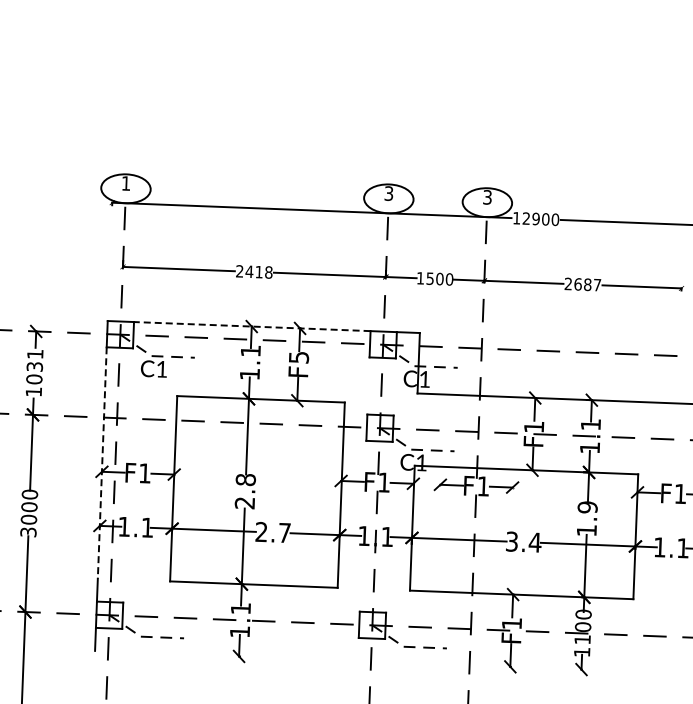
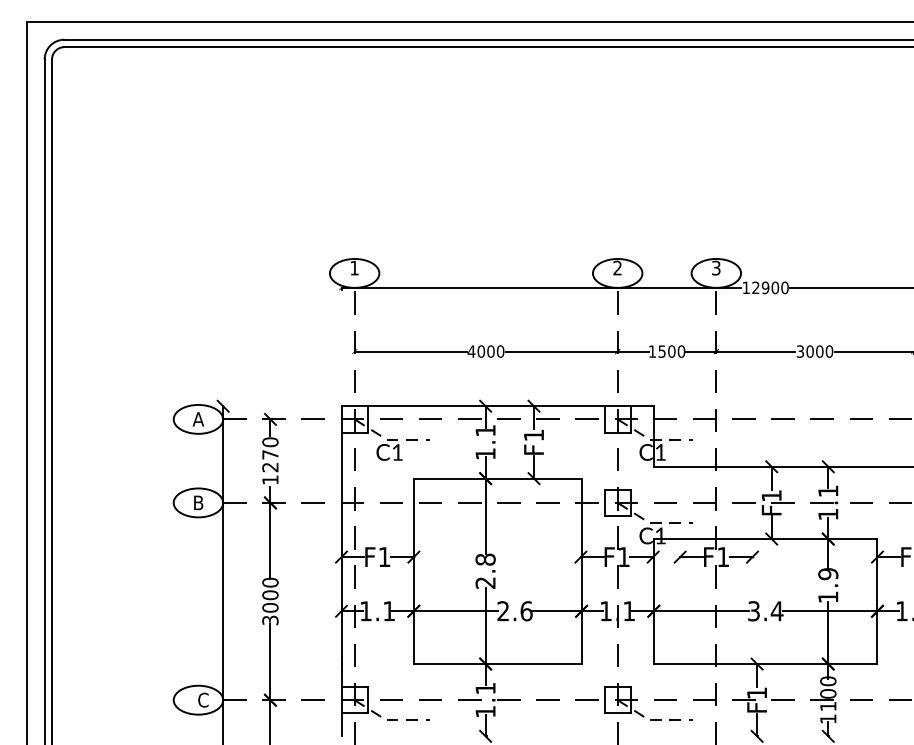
text: (388, 193) -> (617, 268), 3 -> 2
text: (253, 271) -> (485, 351), 2418 -> 4000
text: (582, 284) -> (814, 351), 2687 -> 3000
line: (251, 326) -> (485, 406), dashed -> solid
text: (299, 357) -> (534, 435), F5 -> F1
text: (34, 366) -> (270, 454), 1031 -> 1270
line: (102, 463) -> (341, 548), dashed -> solid
text: (284, 533) -> (526, 611), 2.7 -> 2.6

